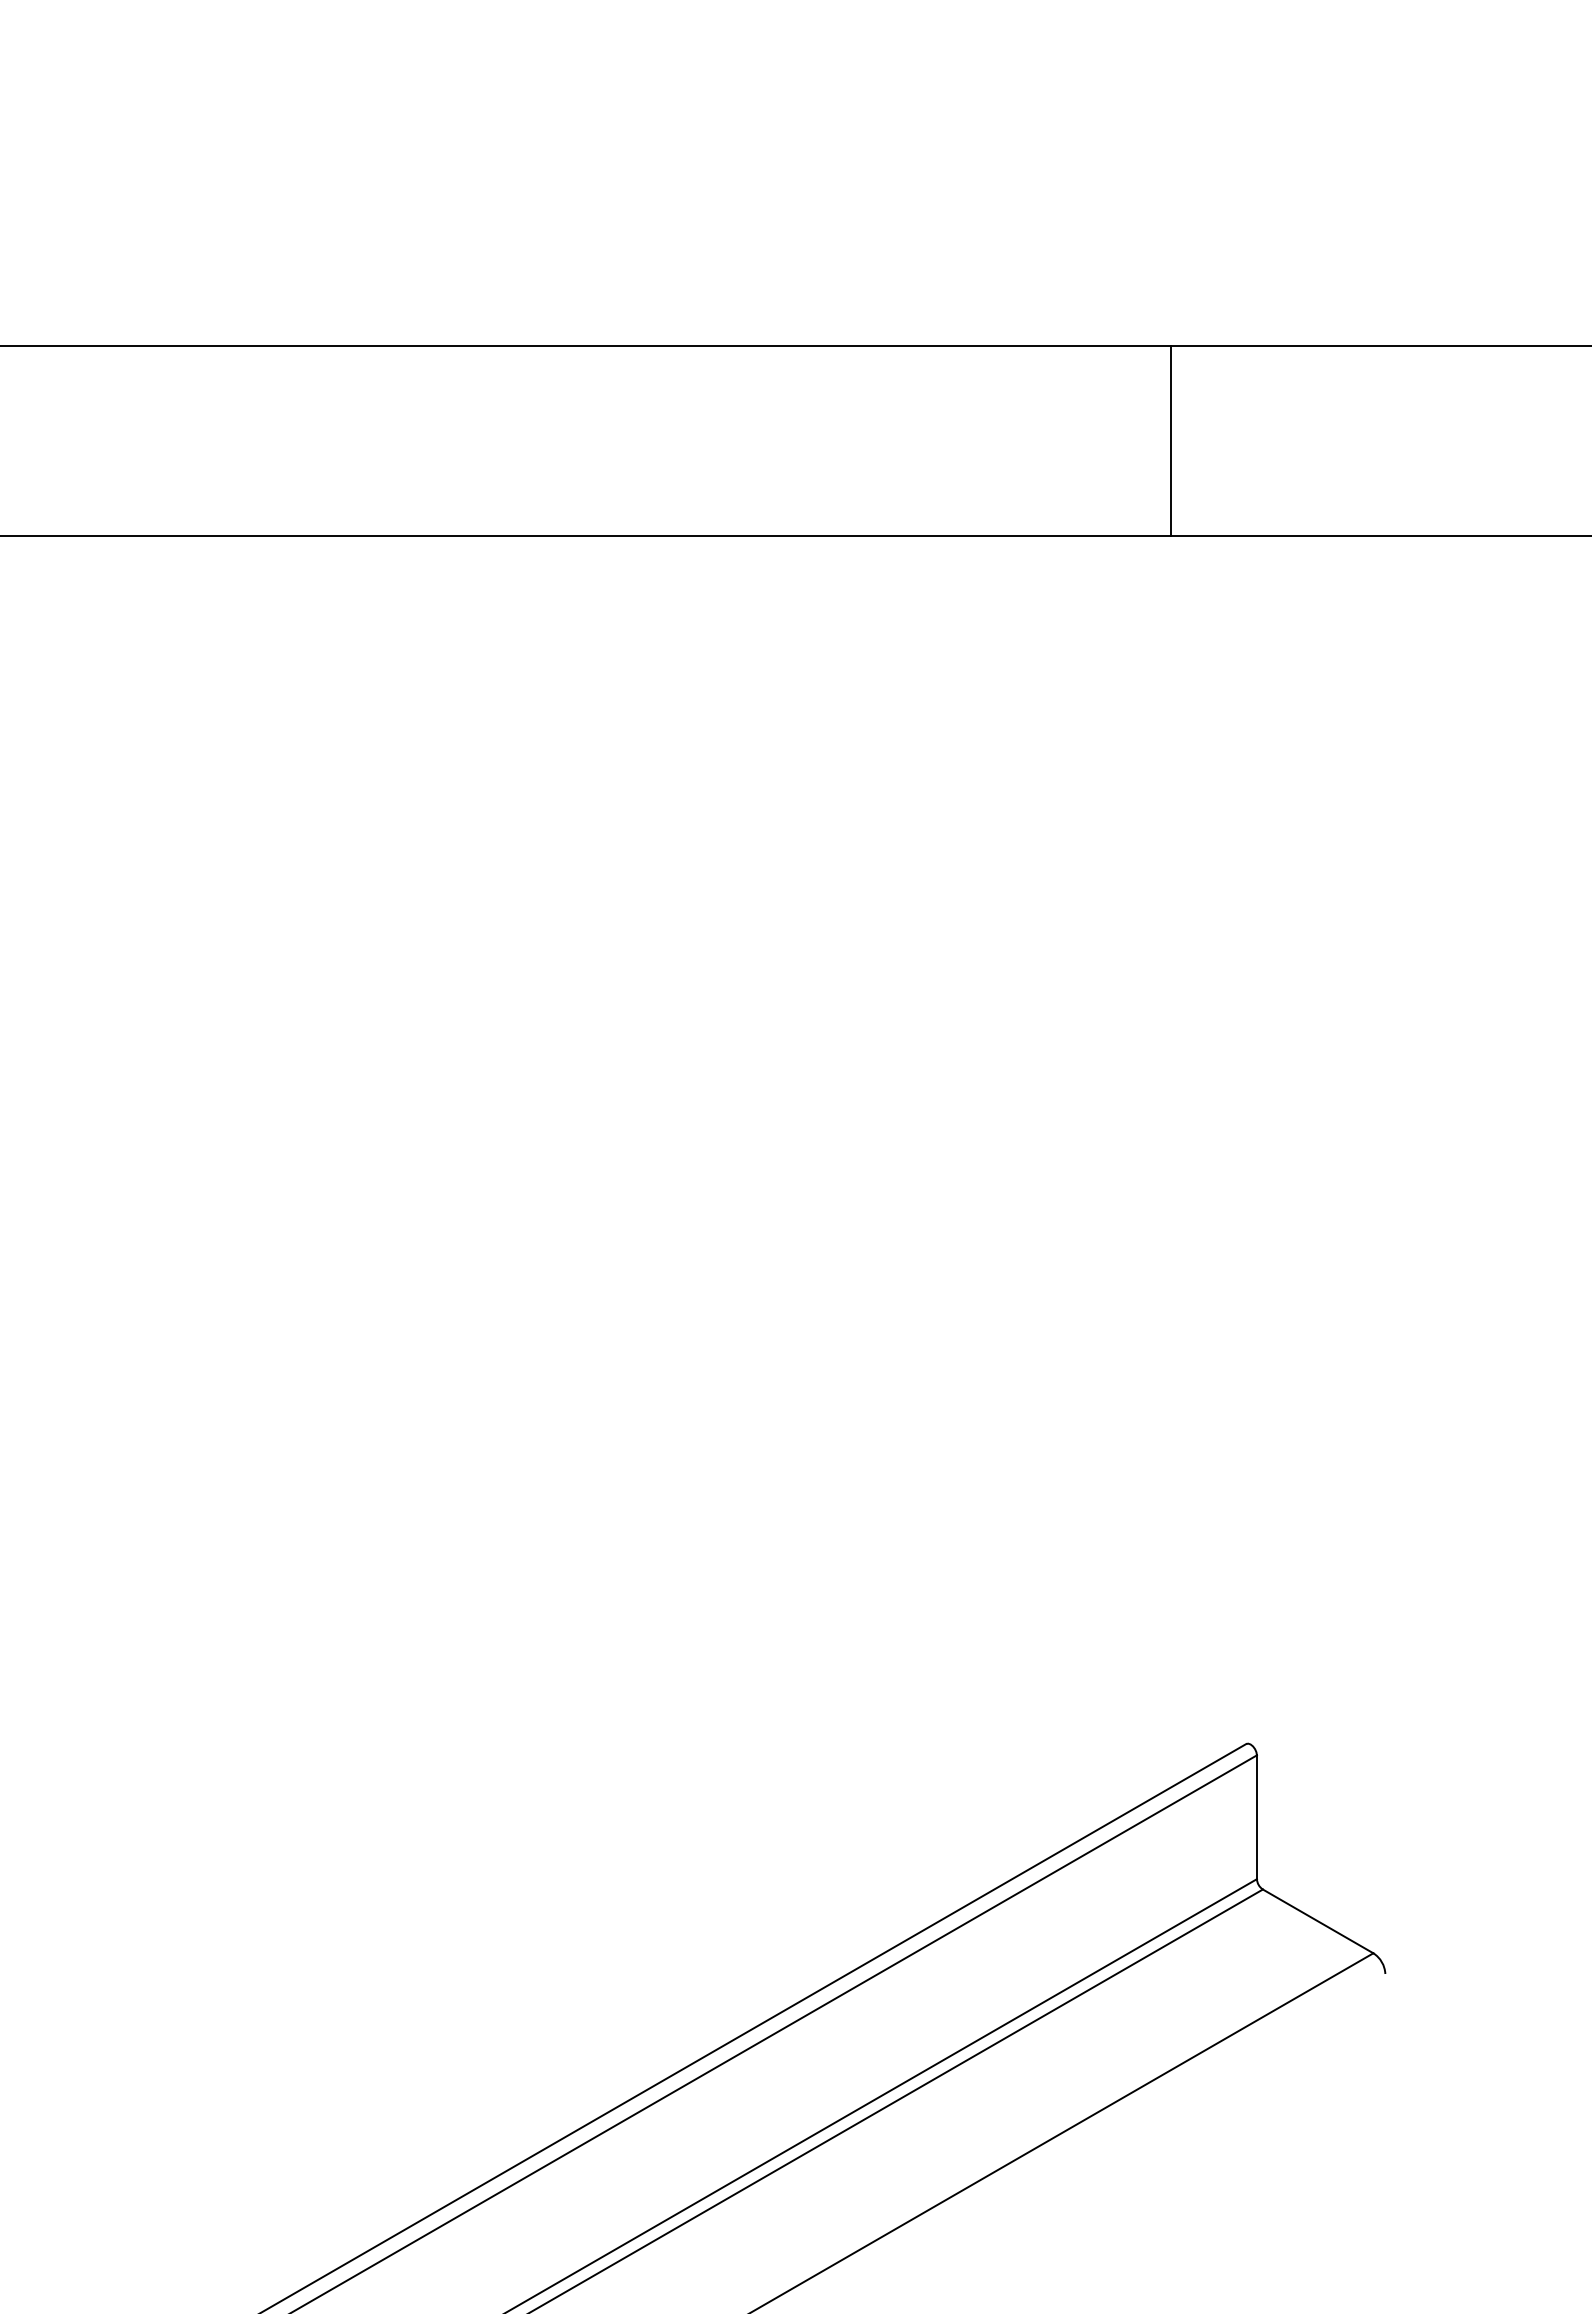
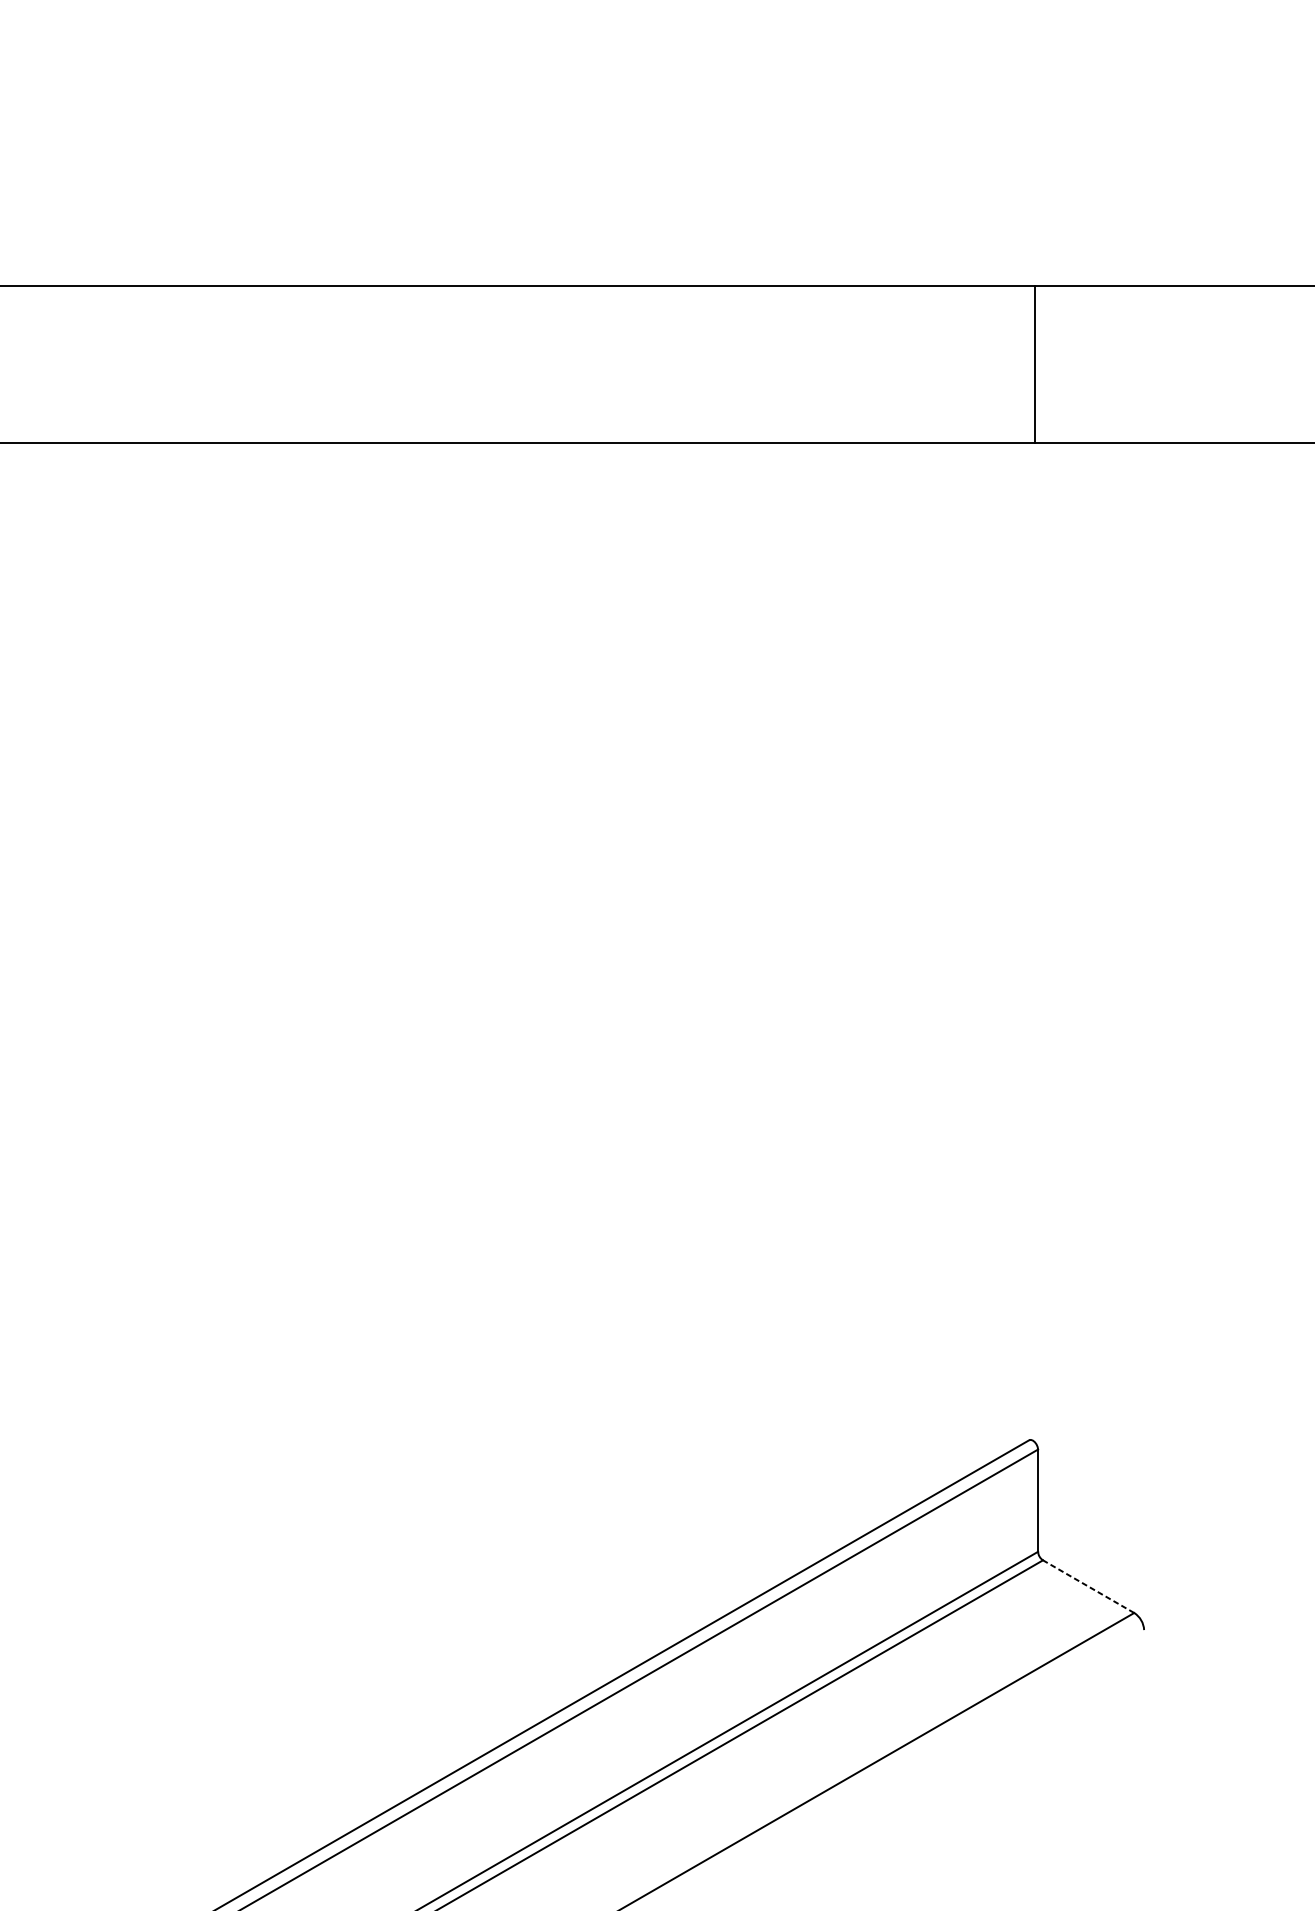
line: (1170, 441) -> (1034, 364), moved
line: (1318, 1921) -> (1088, 1586), solid -> dashed

